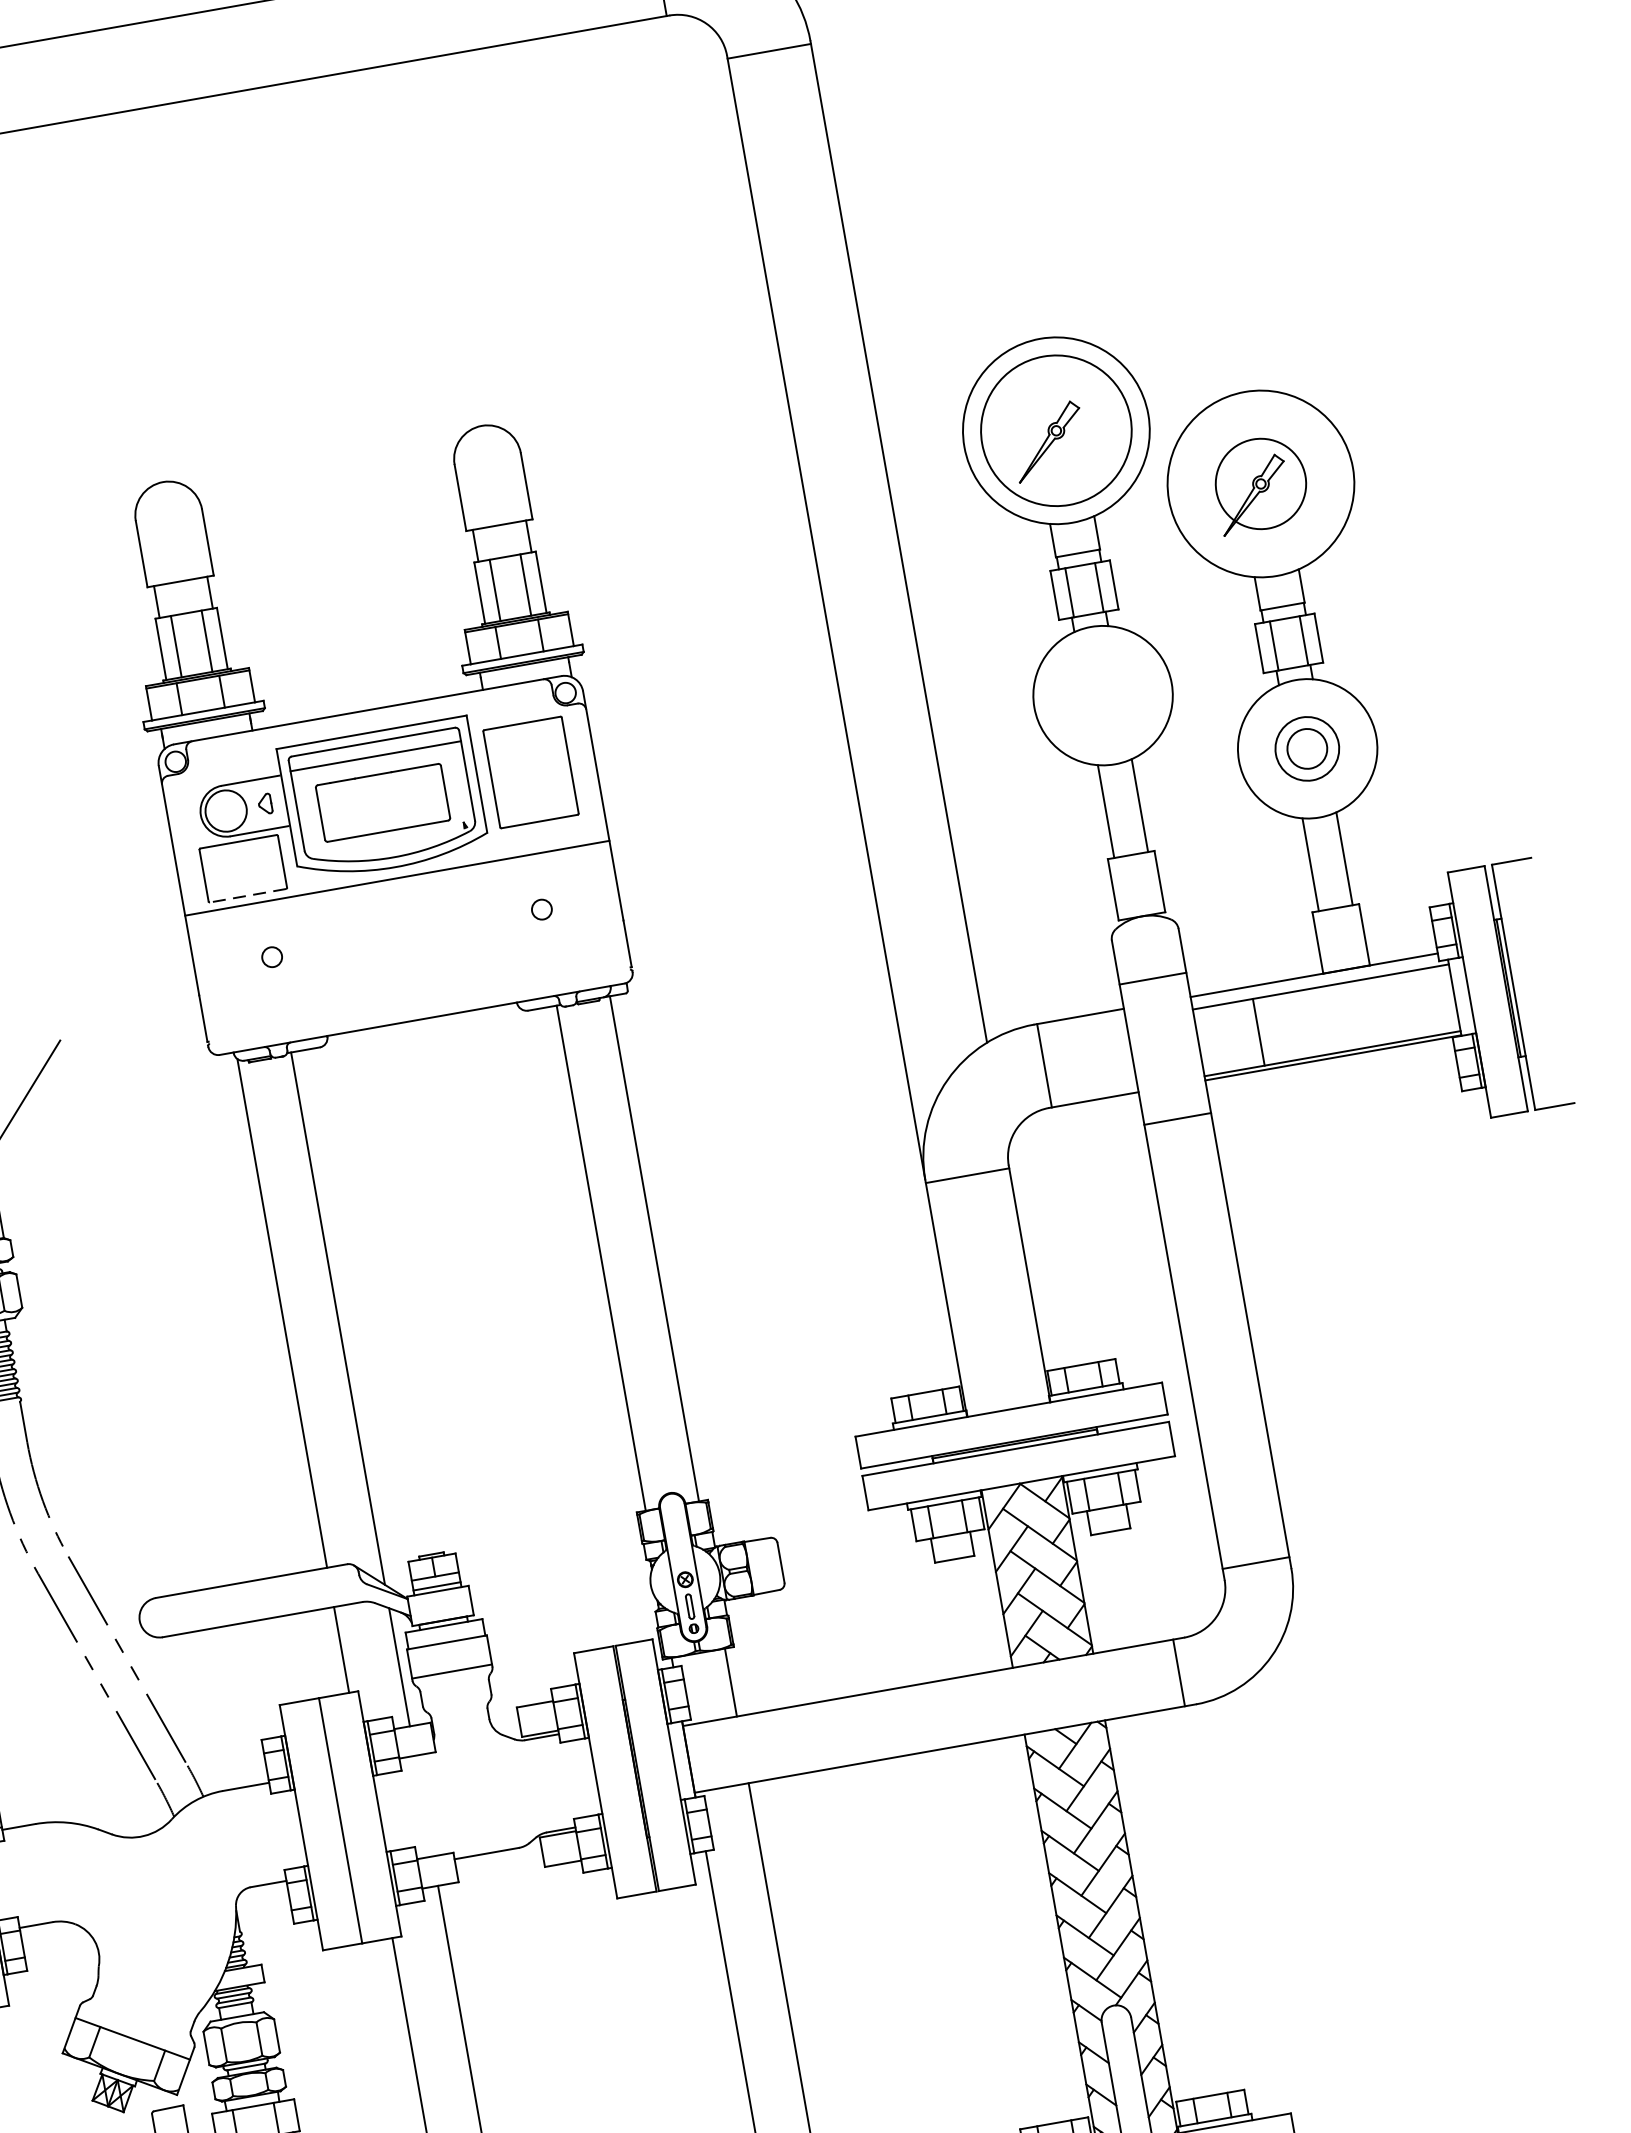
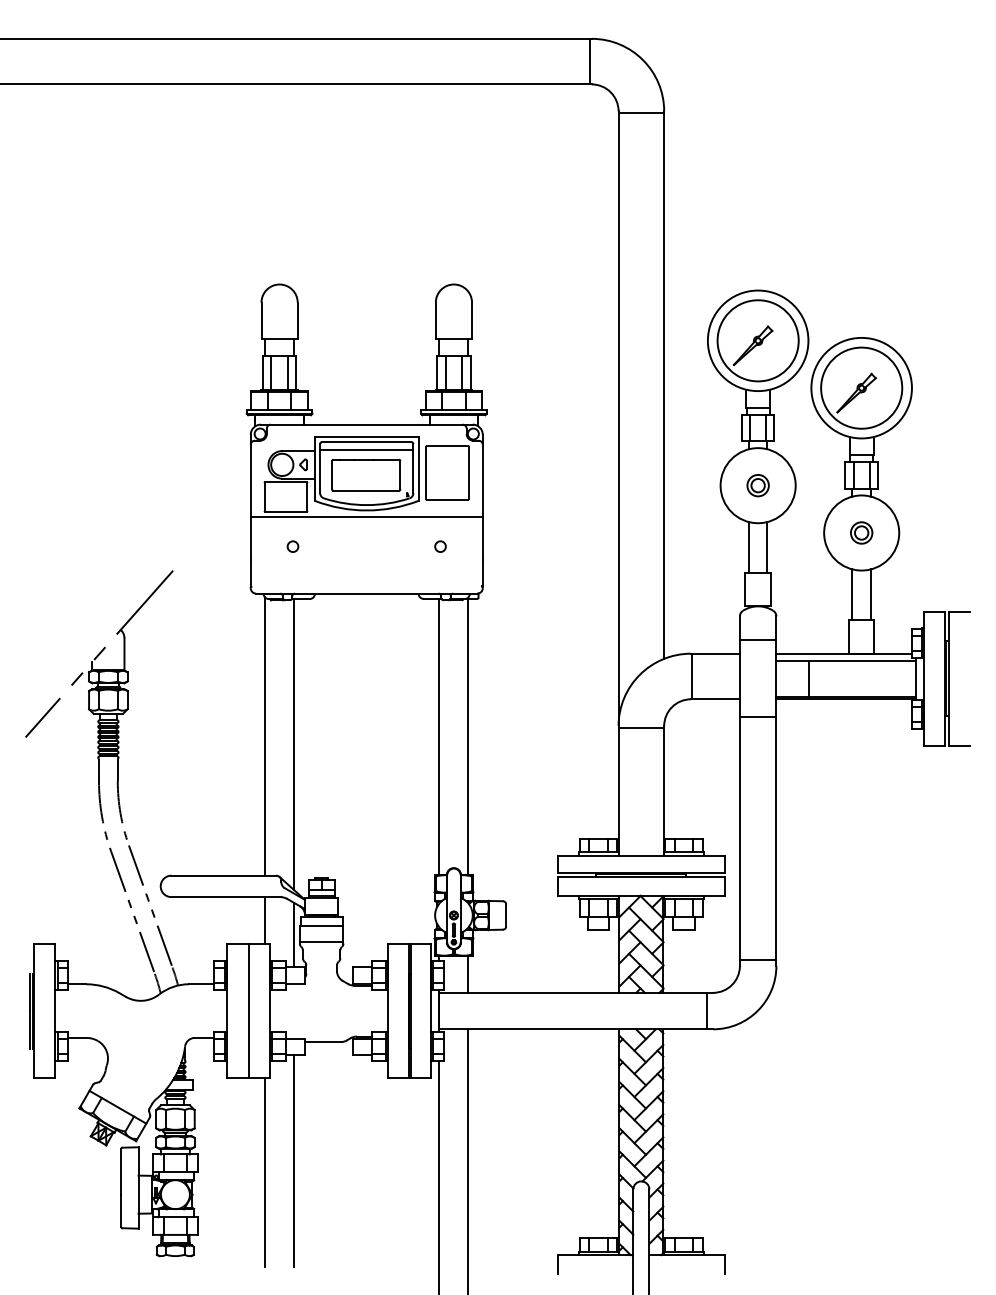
circle: (1260, 482) -> (861, 387), size x1.67
part: (1101, 695) -> (757, 485), added
part: (1307, 747) -> (861, 532), size x0.62
line: (247, 895) -> (285, 511), dashed -> solid

